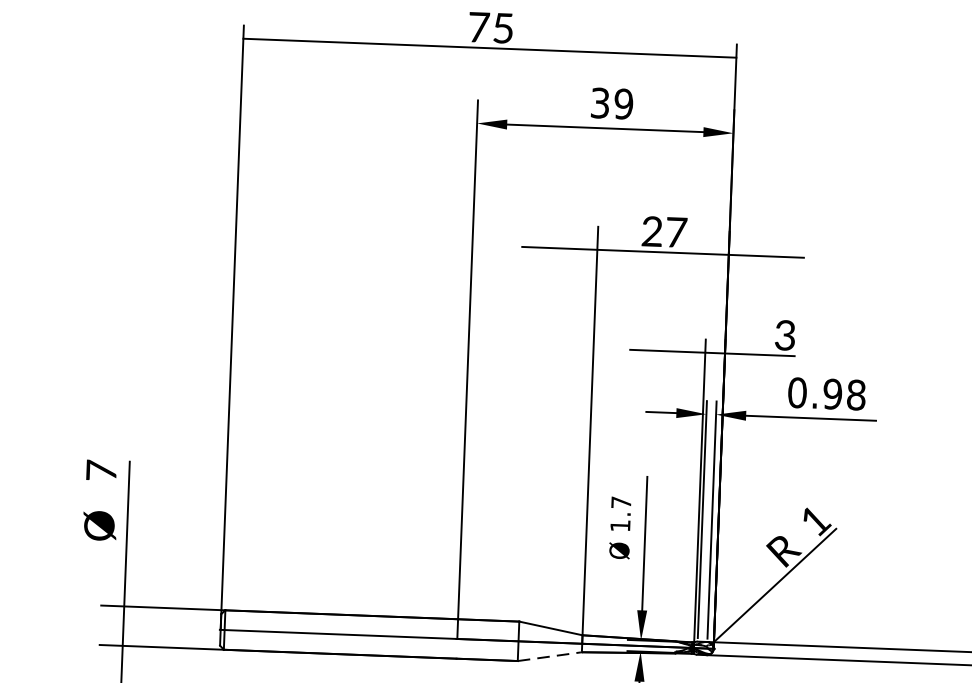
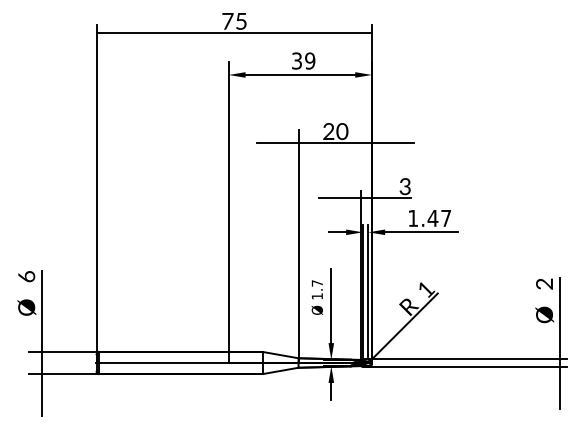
text: (676, 232) -> (342, 131), 27 -> 20
text: (826, 394) -> (429, 218), 0.98 -> 1.47
text: (101, 470) -> (26, 276), 7 -> 6
line: (549, 655) -> (280, 370), dashed -> solid

